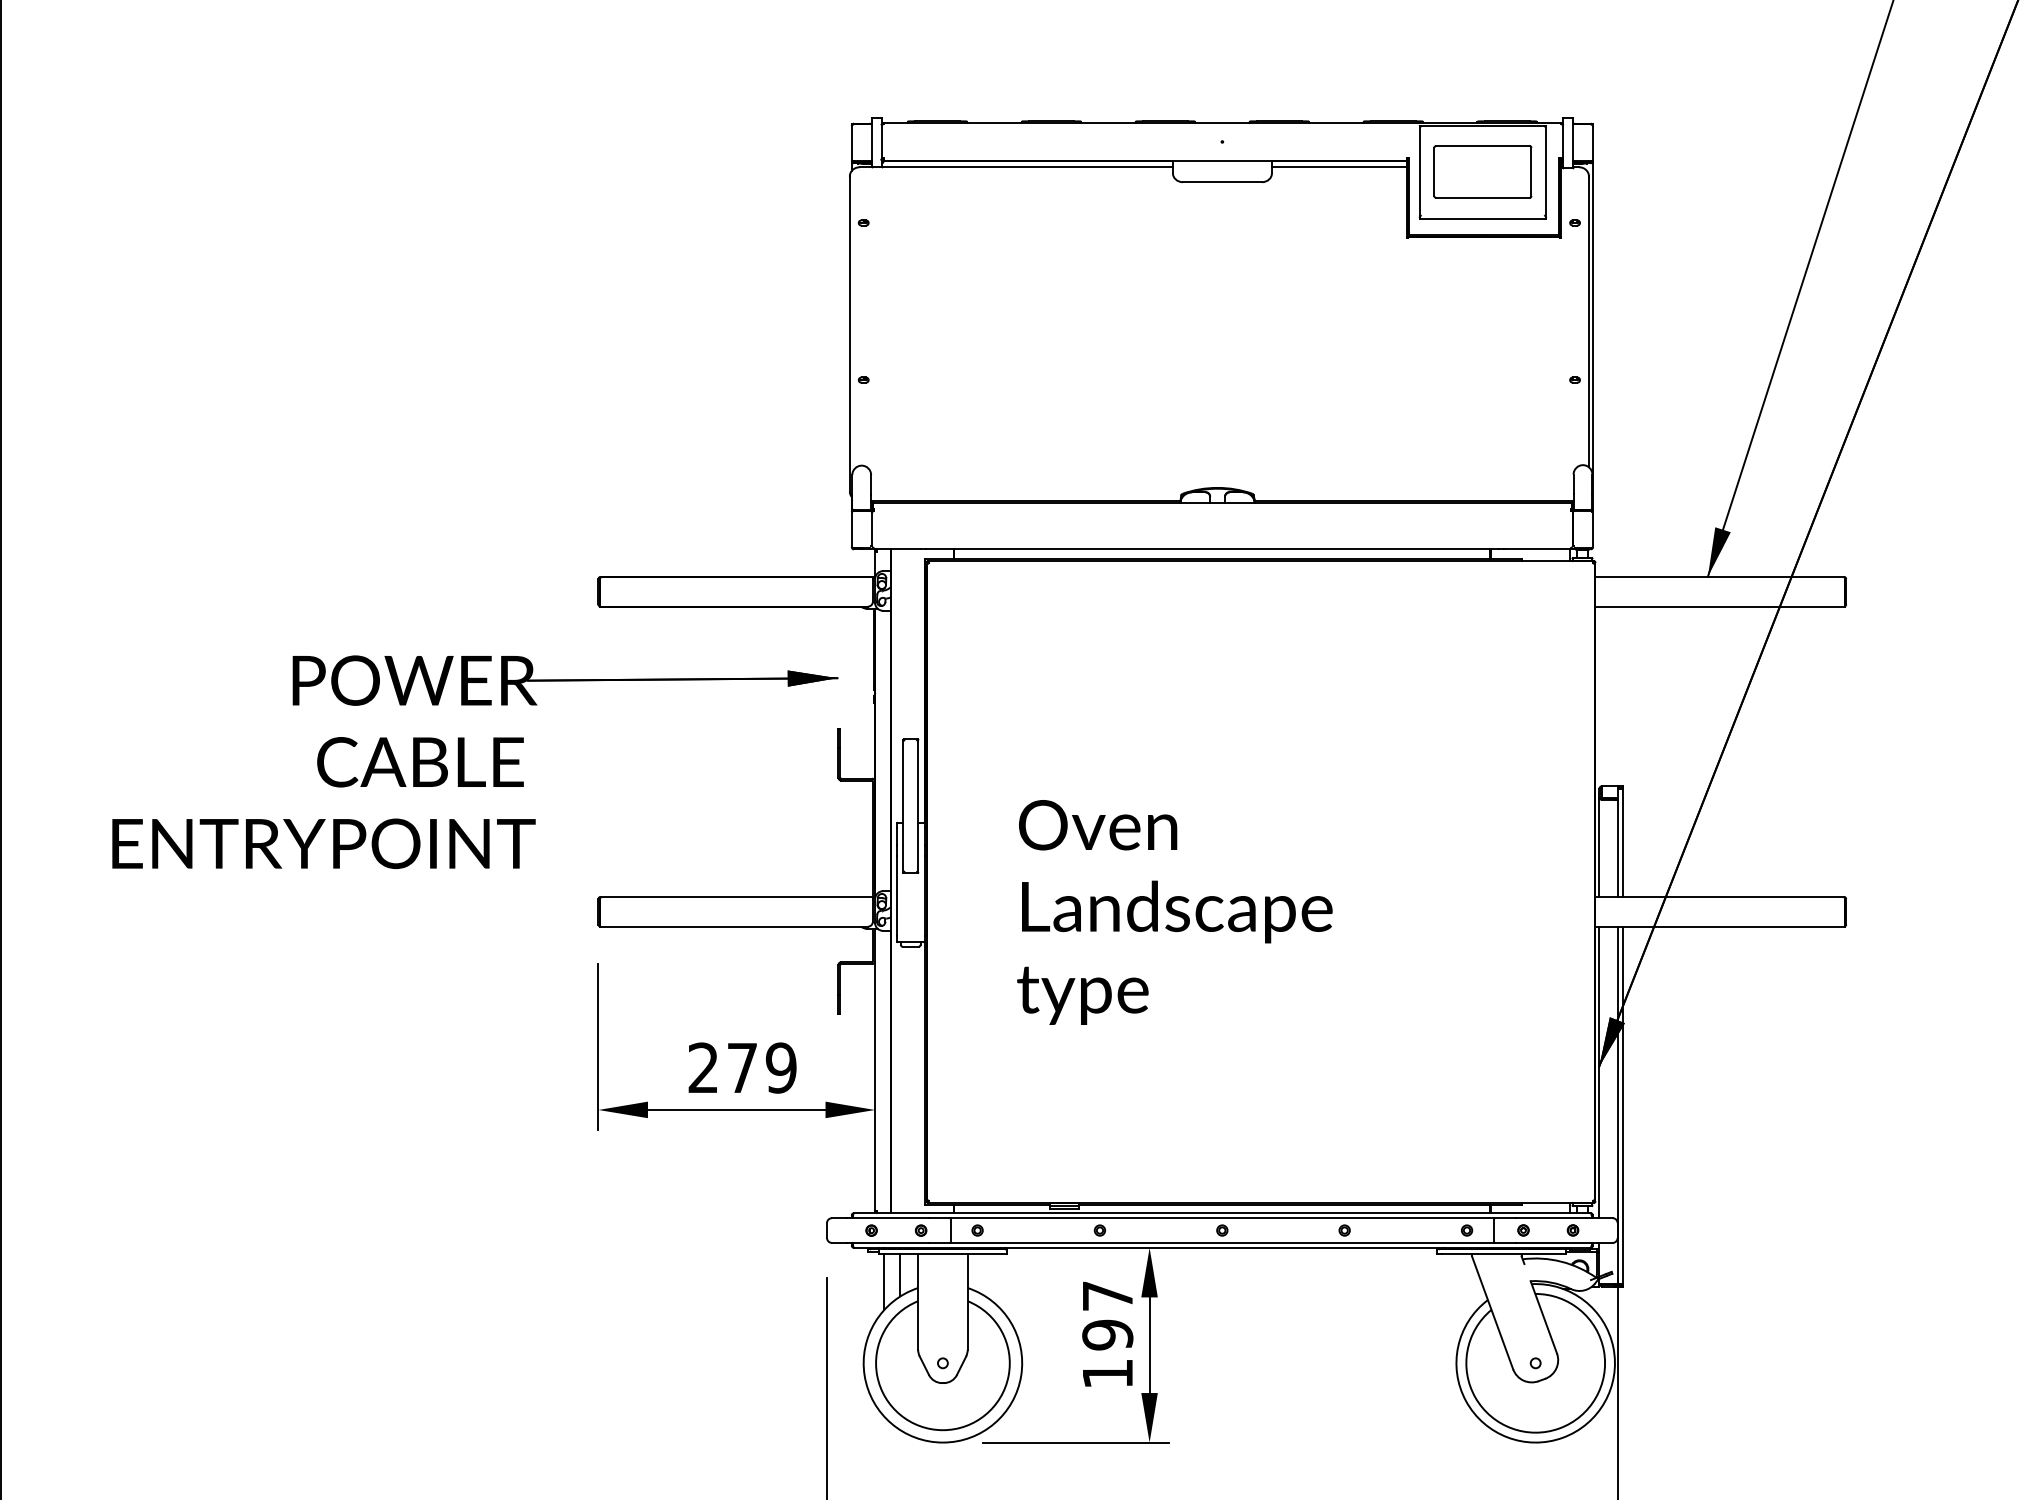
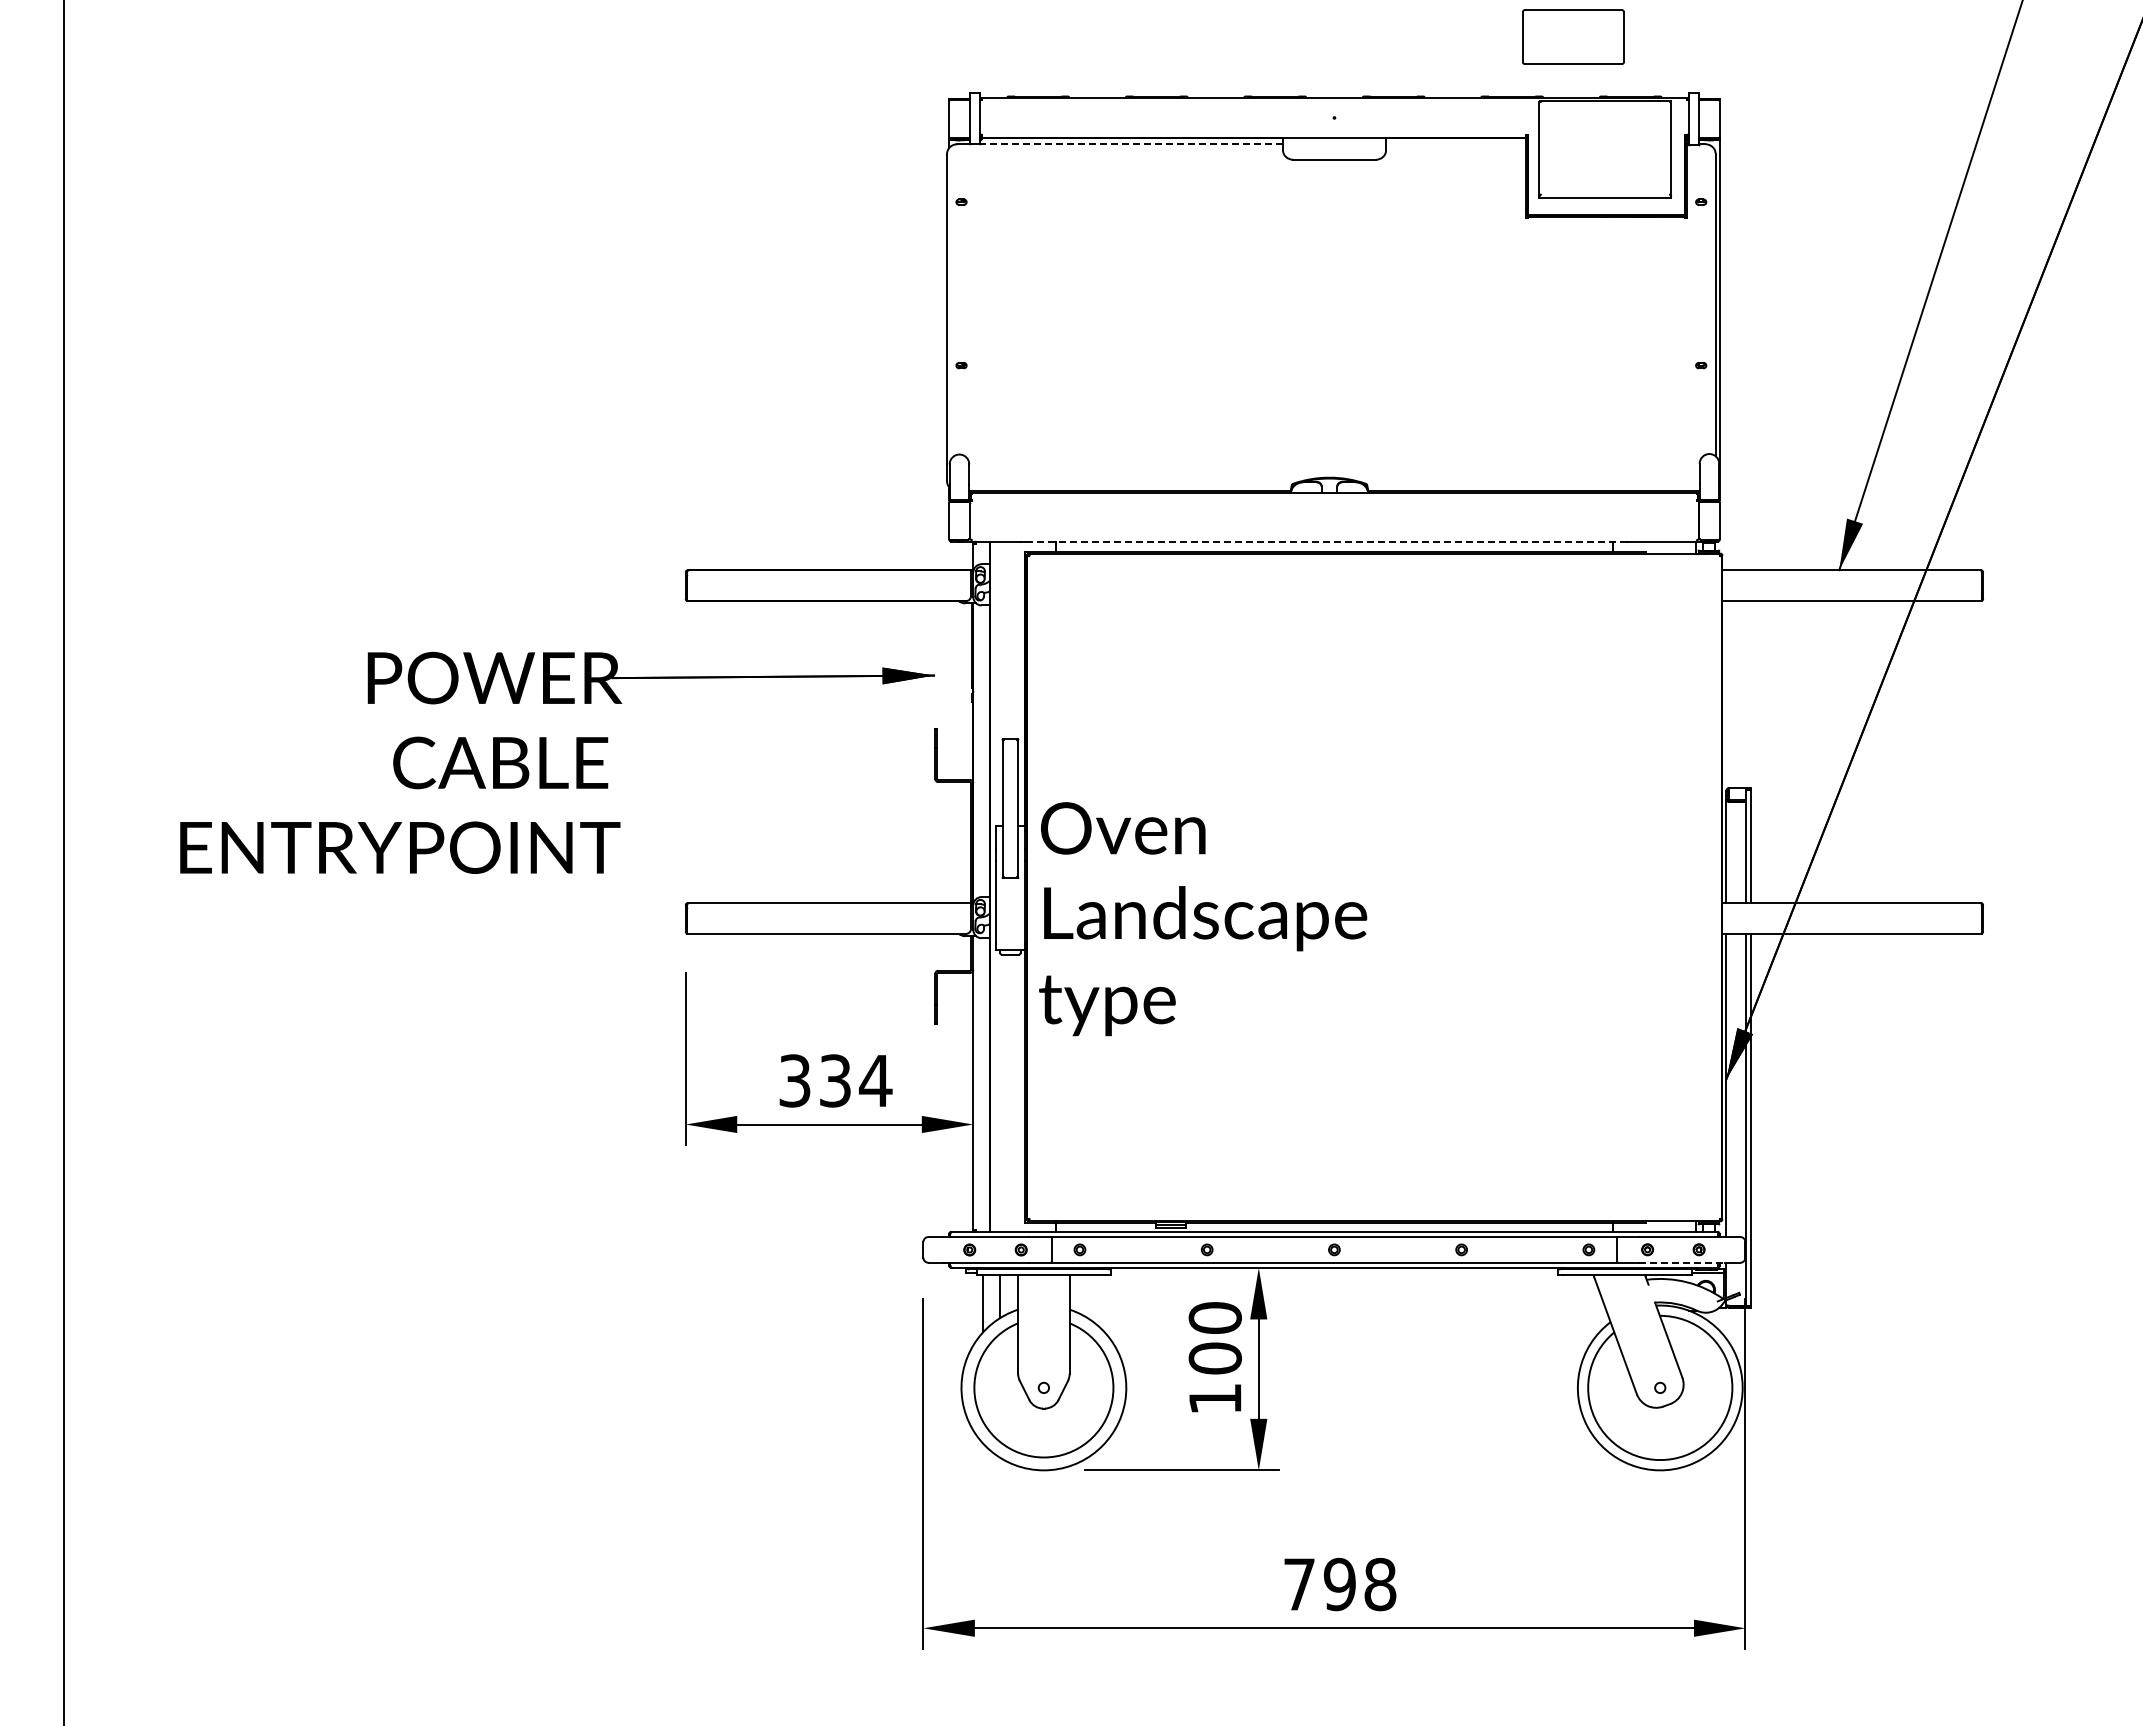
line: (1027, 167) -> (1131, 144), solid -> dashed
line: (1339, 167) -> (1456, 144), removed
part: (1483, 171) -> (1573, 36), moved
line: (1212, 549) -> (1324, 541), solid -> dashed
text: (1175, 912) -> (1203, 919), moved
text: (742, 1067) -> (835, 1080), 279 -> 334
line: (1557, 1242) -> (1682, 1262), solid -> dashed
text: (1106, 1315) -> (1214, 1338), 197 -> 100

